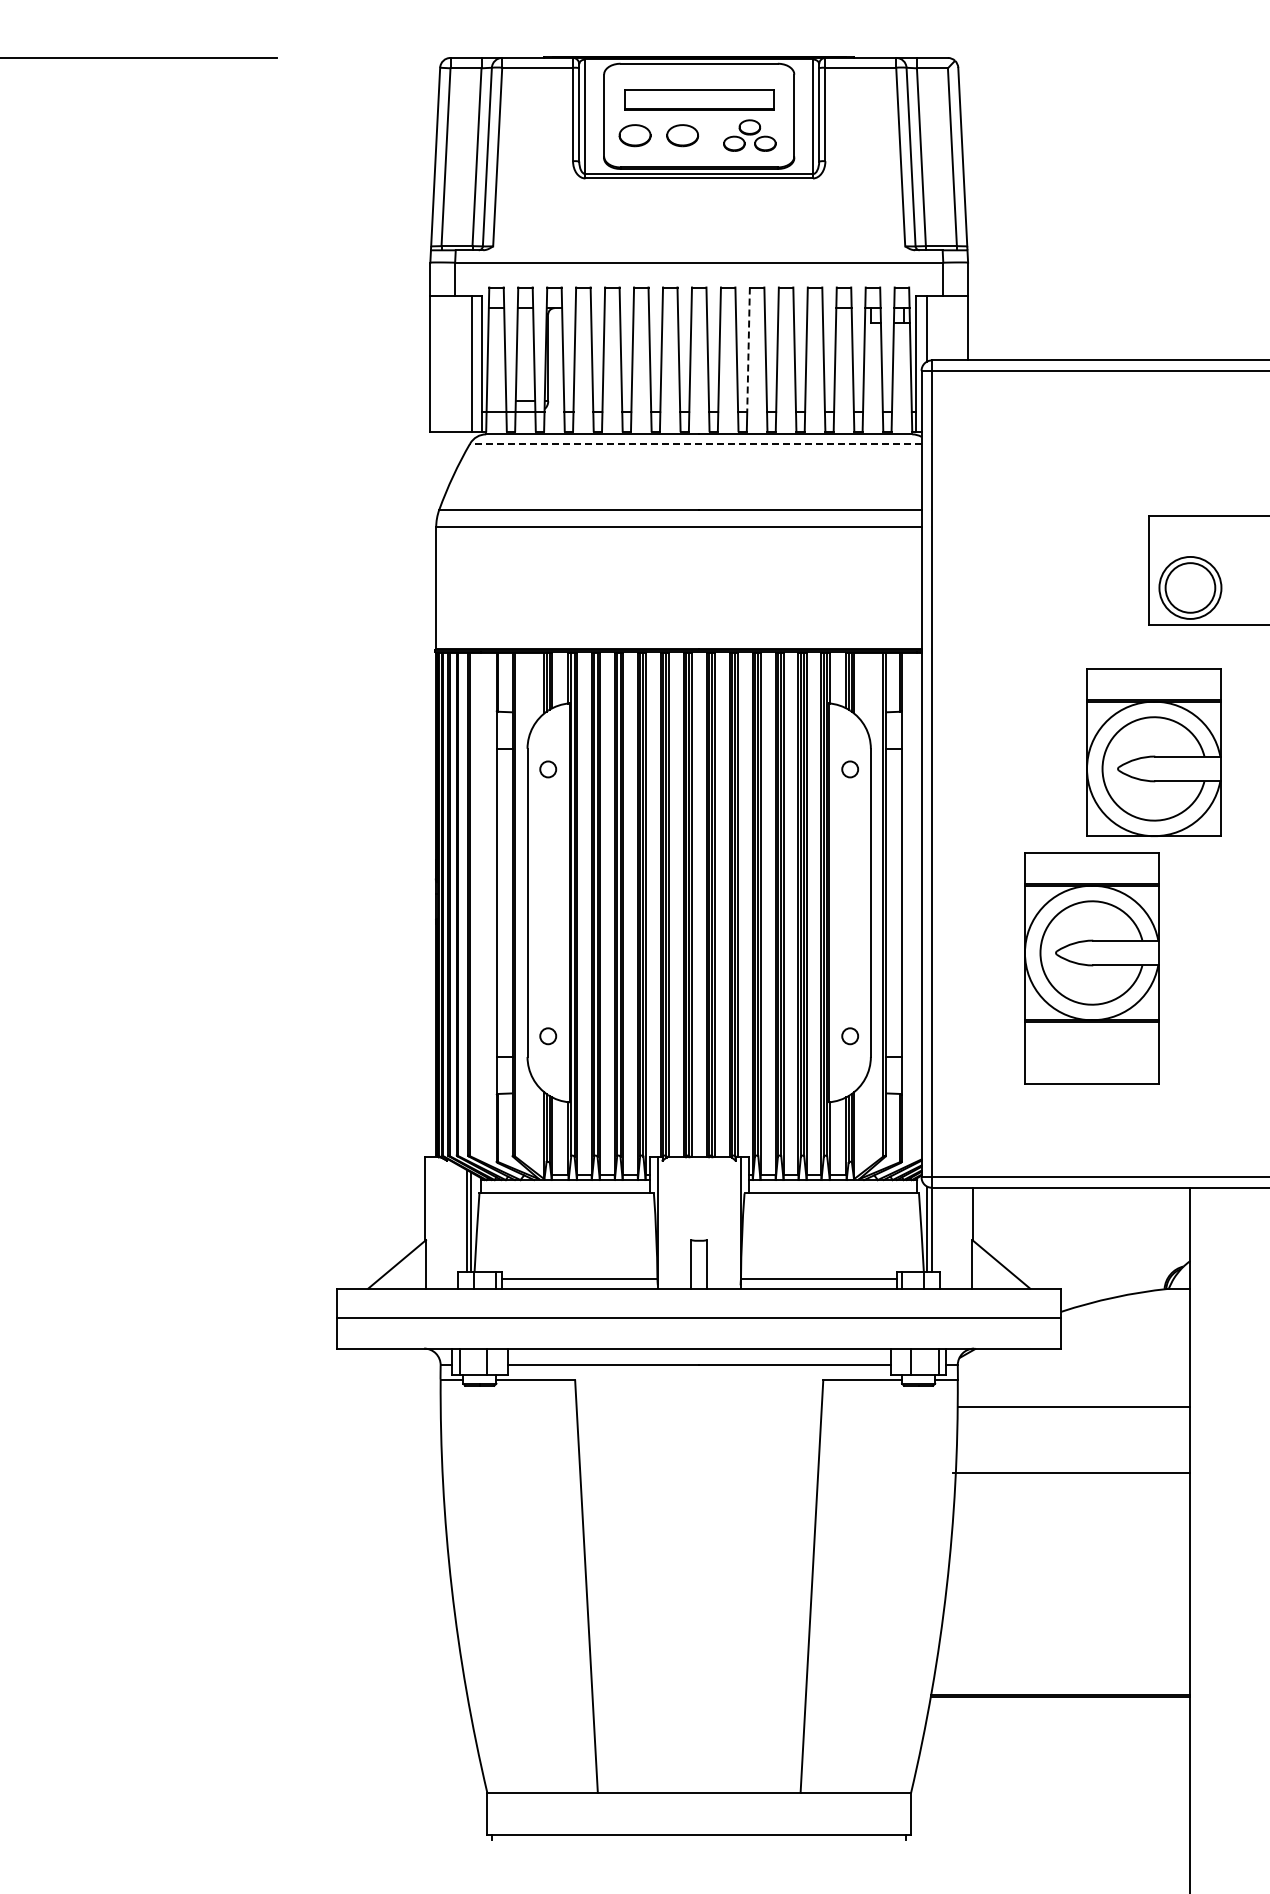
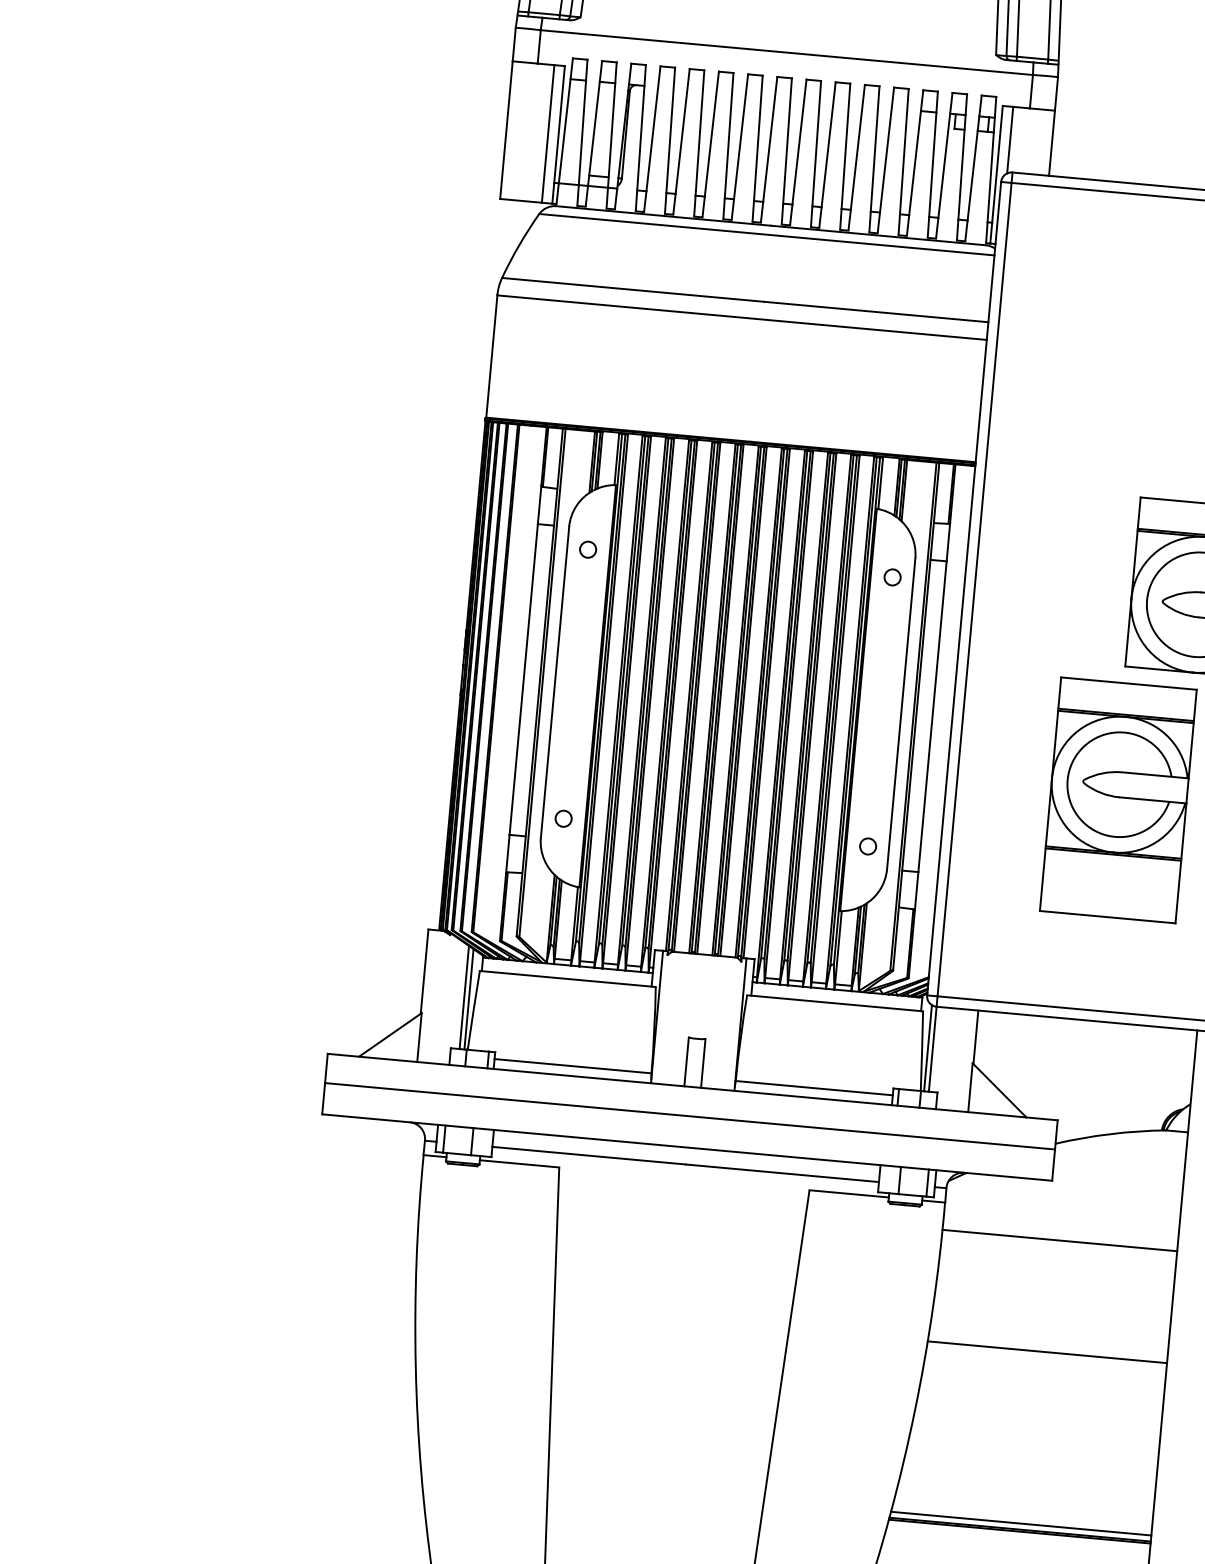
line: (748, 350) -> (828, 145), dashed -> solid
line: (695, 443) -> (766, 234), dashed -> solid
line: (1071, 1472) -> (1047, 1352), moved
line: (1061, 1688) -> (1021, 1523), added

